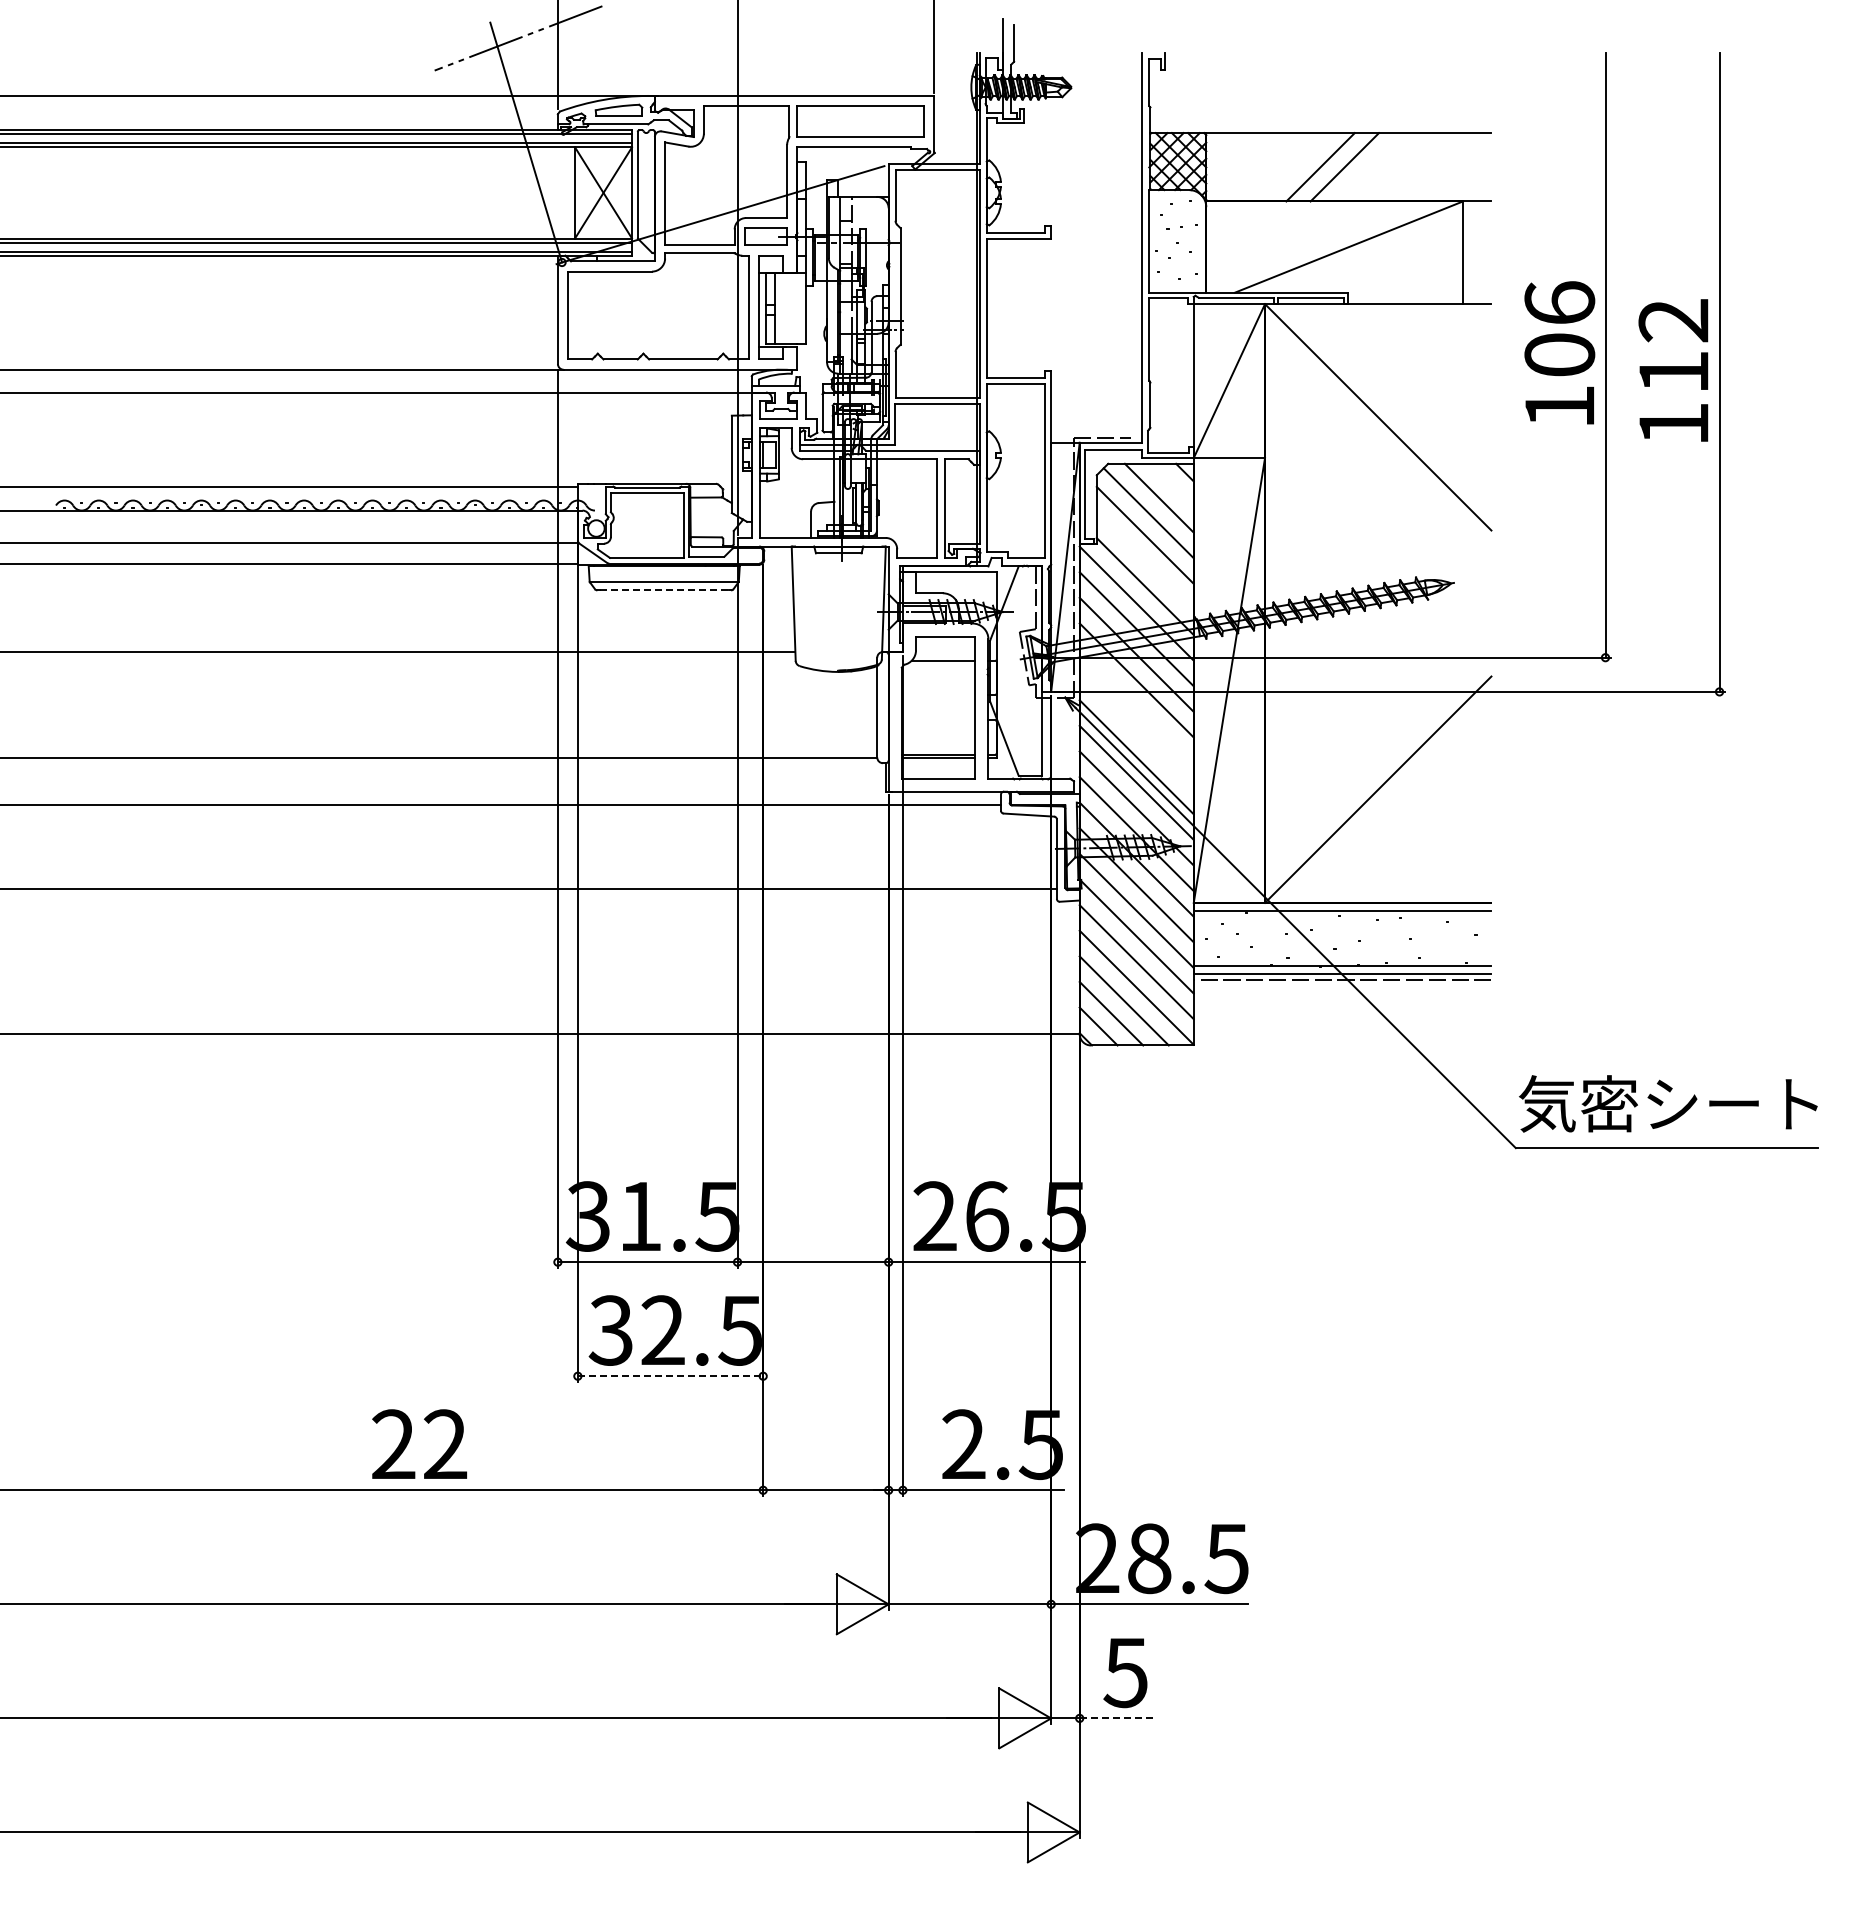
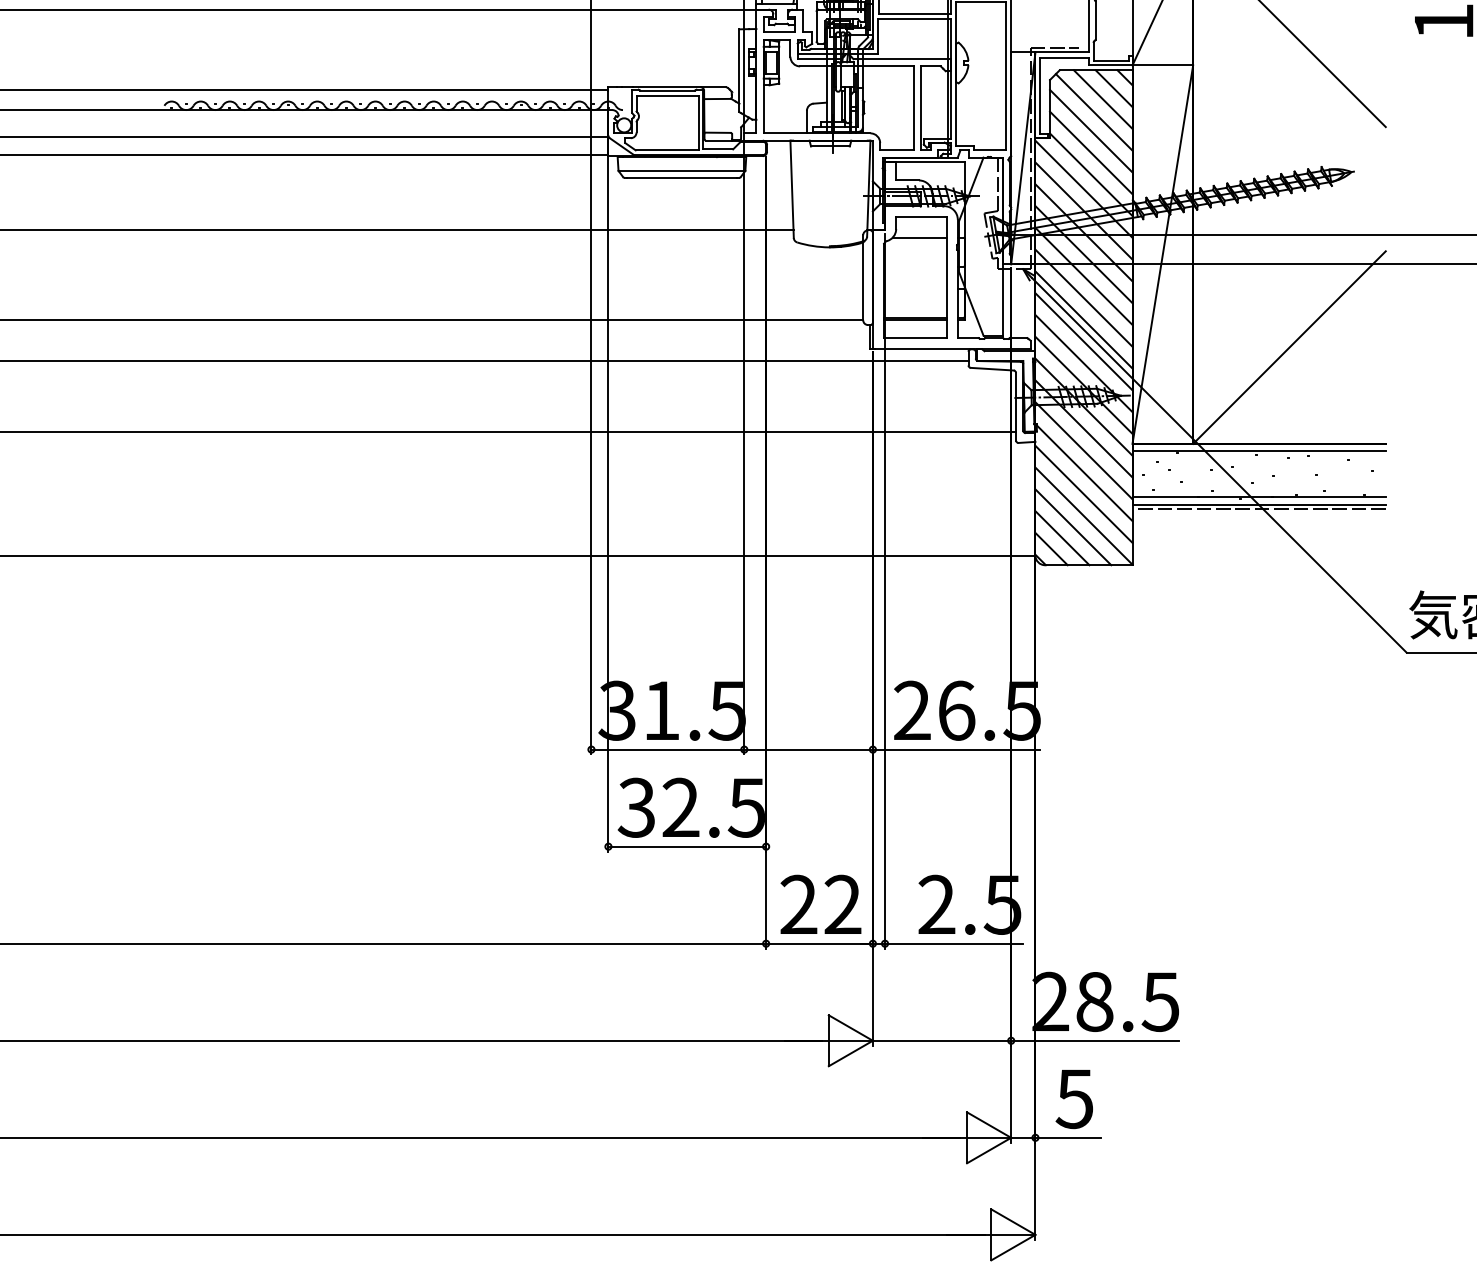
line: (1171, 485) -> (1113, 88), added
line: (1144, 560) -> (1090, 152), added
line: (664, 590) -> (682, 178), dashed -> solid
line: (1136, 706) -> (1083, 276), added
line: (1136, 731) -> (1083, 298), added
line: (670, 1376) -> (687, 846), dashed -> solid
text: (419, 1443) -> (820, 903), moved
line: (1118, 1718) -> (1068, 1137), dashed -> solid

